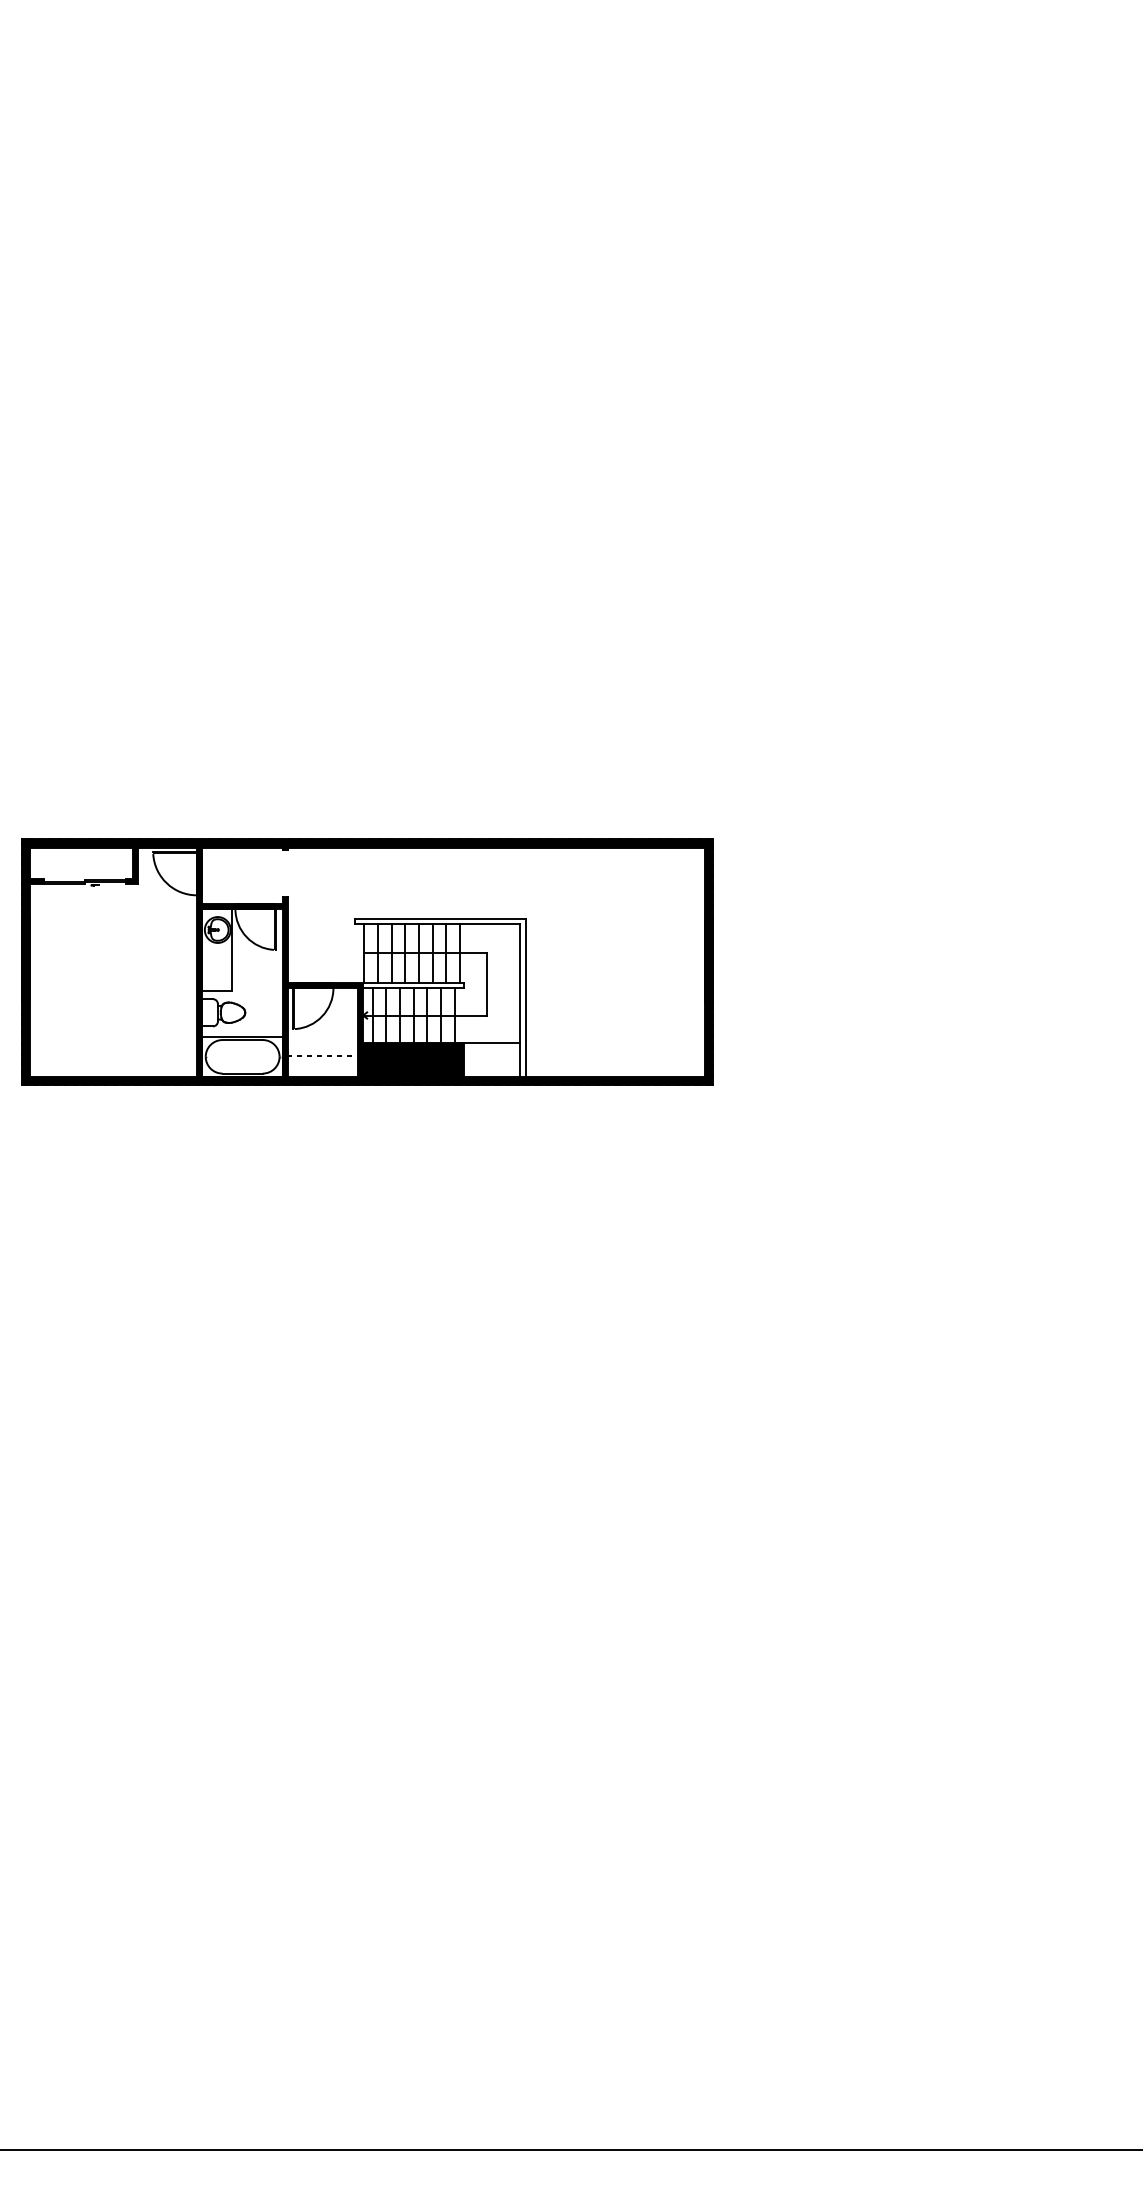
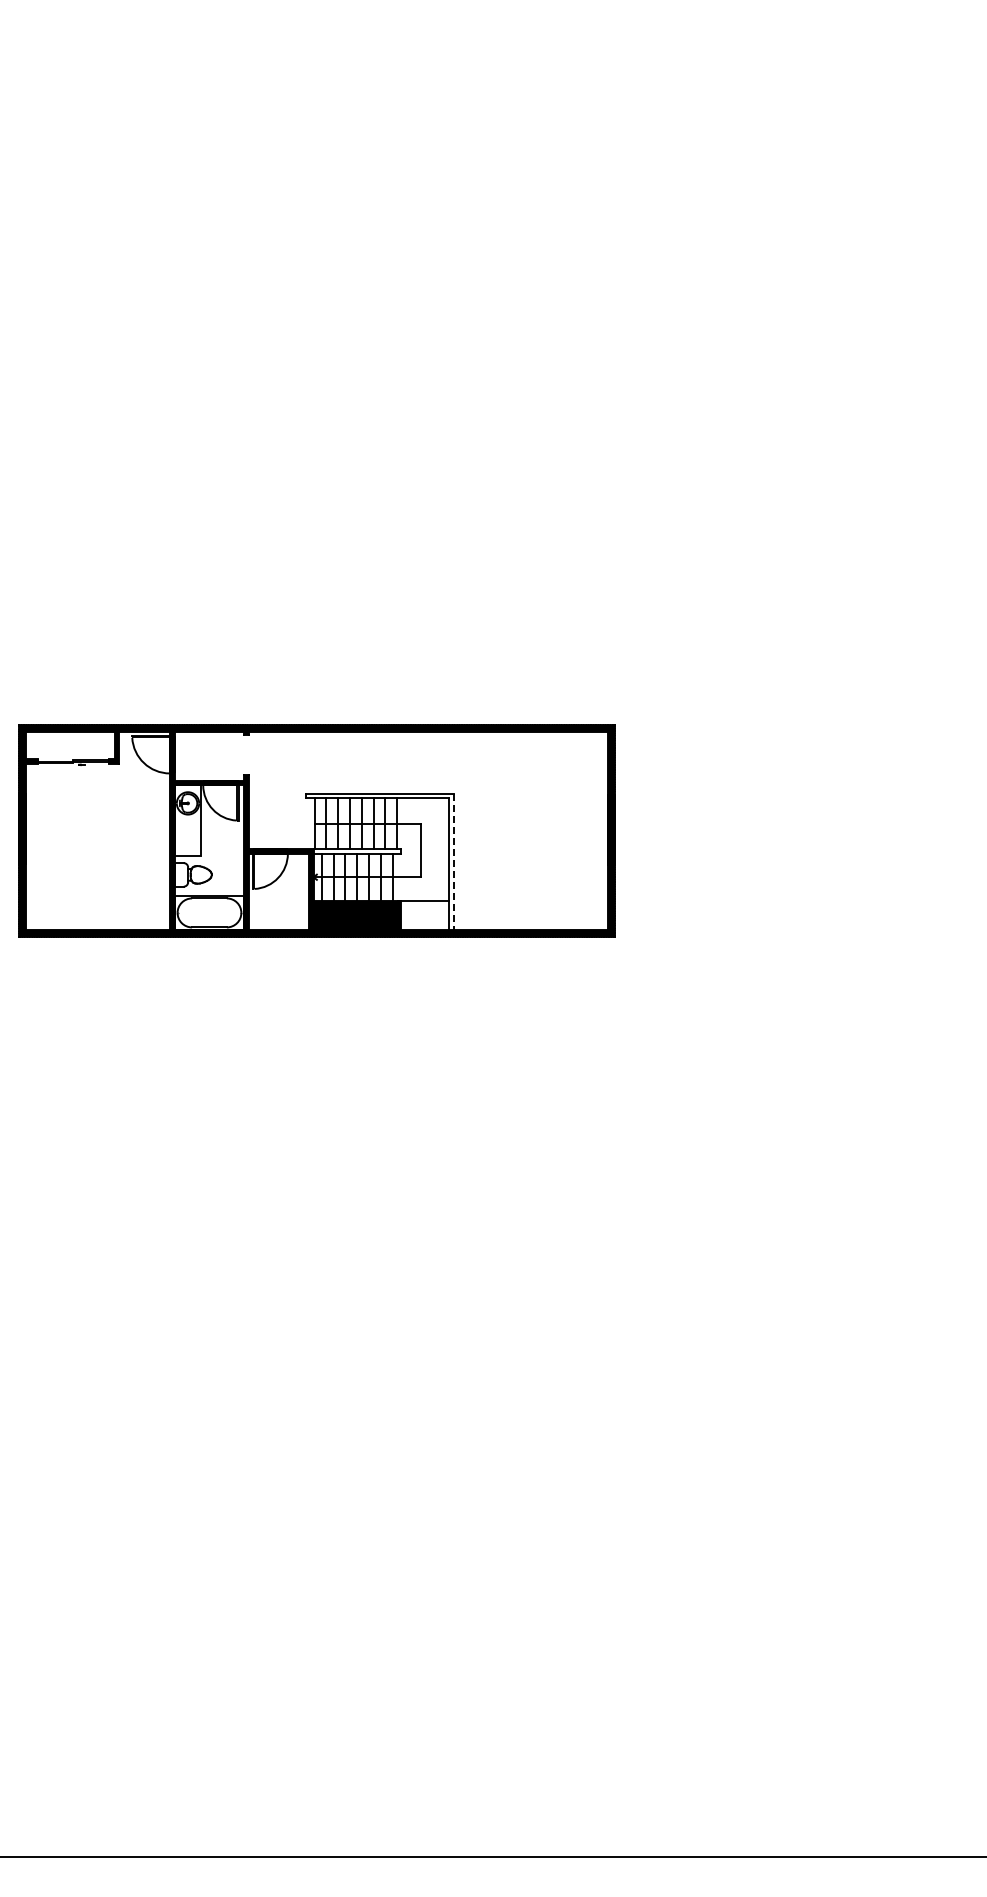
line: (525, 998) -> (453, 862), solid -> dashed
line: (322, 1056) -> (278, 912), removed

